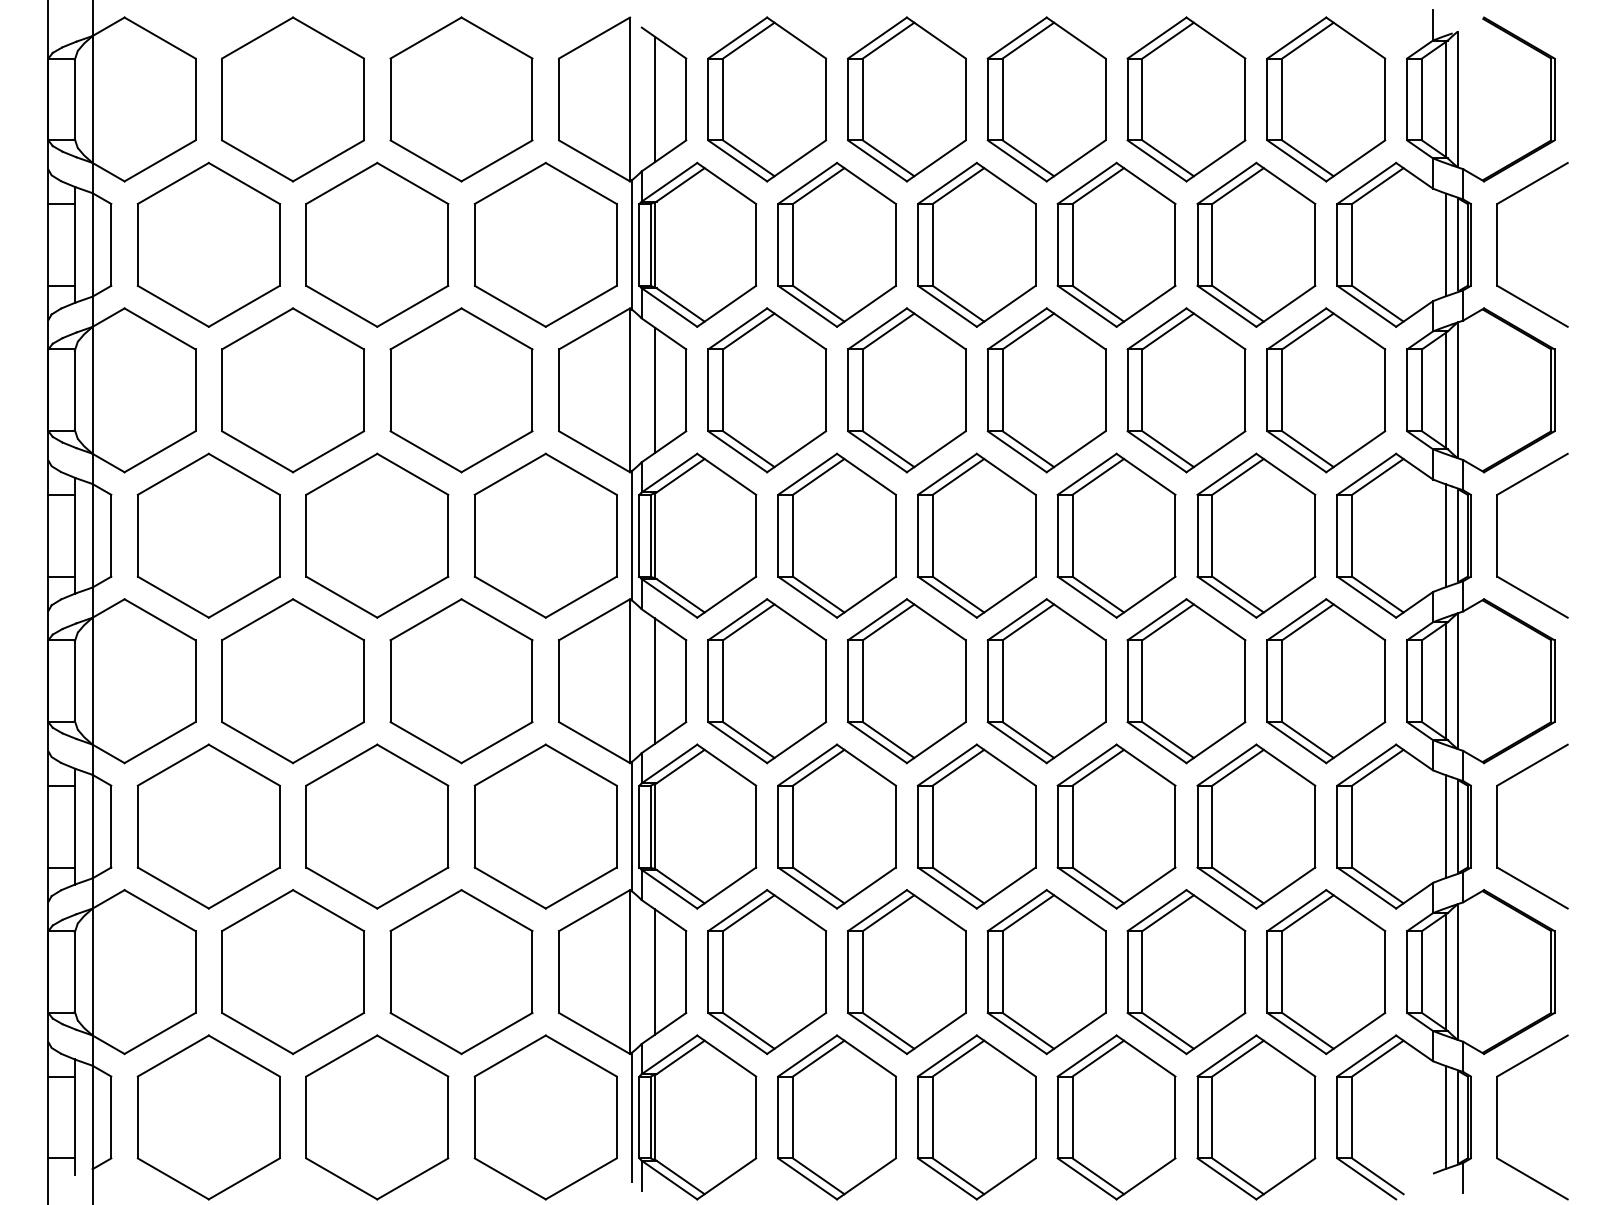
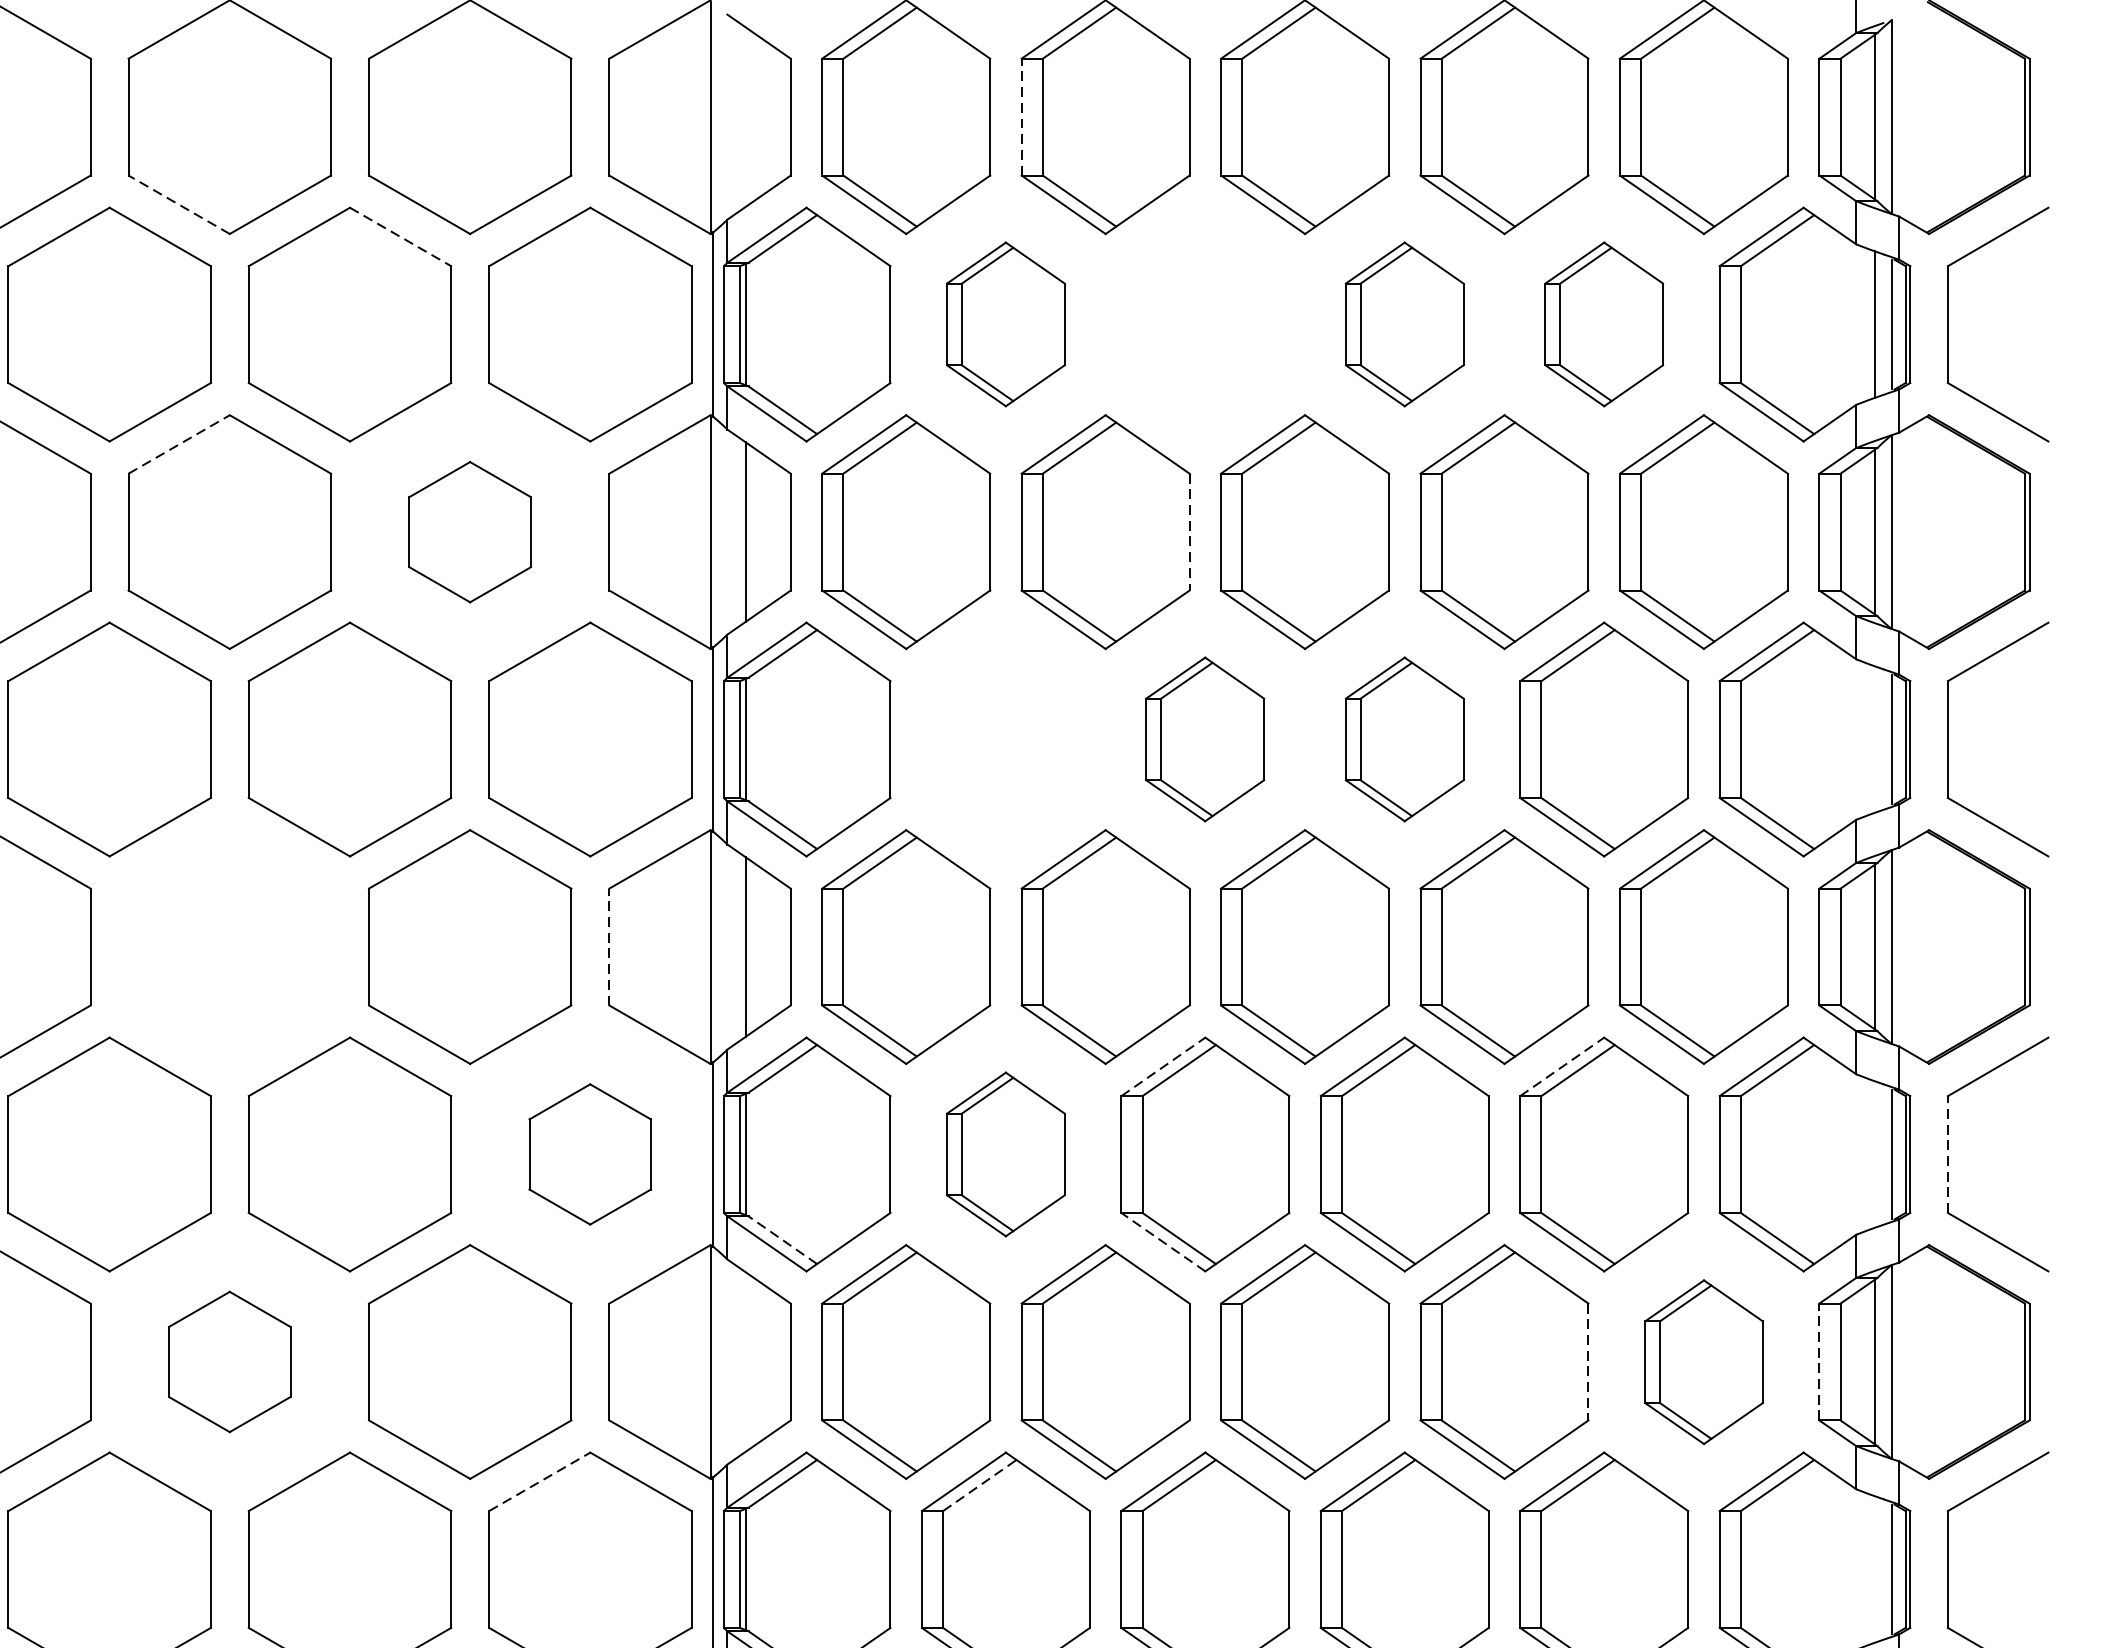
line: (654, 99) -> (745, 117), removed
line: (848, 99) -> (1022, 117), solid -> dashed
line: (257, 160) -> (179, 204), solid -> dashed
line: (412, 183) -> (400, 236), solid -> dashed
part: (836, 244) -> (1005, 324), size x0.7
part: (976, 244) -> (1204, 324), removed
part: (1116, 244) -> (1404, 324), size x0.7
part: (1256, 244) -> (1604, 324), size x0.7
line: (257, 328) -> (179, 443), solid -> dashed
part: (461, 390) -> (470, 532), size x0.6
line: (965, 390) -> (1189, 532), solid -> dashed
part: (836, 535) -> (1005, 739), removed
part: (976, 535) -> (1204, 739), size x0.7
part: (1116, 535) -> (1404, 739), size x0.7
line: (1446, 535) -> (1875, 739), removed
part: (292, 681) -> (229, 947), removed
line: (559, 681) -> (609, 947), solid -> dashed
line: (947, 765) -> (1163, 1067), solid -> dashed
line: (1226, 765) -> (1561, 1067), solid -> dashed
part: (545, 826) -> (589, 1154), size x0.6
part: (836, 826) -> (1005, 1154), size x0.7
line: (1446, 826) -> (1875, 1154), removed
line: (1497, 826) -> (1948, 1154), solid -> dashed
line: (680, 886) -> (782, 1239), solid -> dashed
line: (947, 888) -> (1163, 1242), solid -> dashed
part: (292, 971) -> (229, 1361), size x0.6
line: (654, 971) -> (745, 1361), removed
line: (1245, 972) -> (1588, 1362), solid -> dashed
part: (1326, 972) -> (1704, 1362), size x0.7
line: (1407, 972) -> (1819, 1362), solid -> dashed
line: (510, 1056) -> (540, 1482), solid -> dashed
line: (819, 1058) -> (980, 1485), solid -> dashed
line: (1446, 1117) -> (1875, 1569), removed

